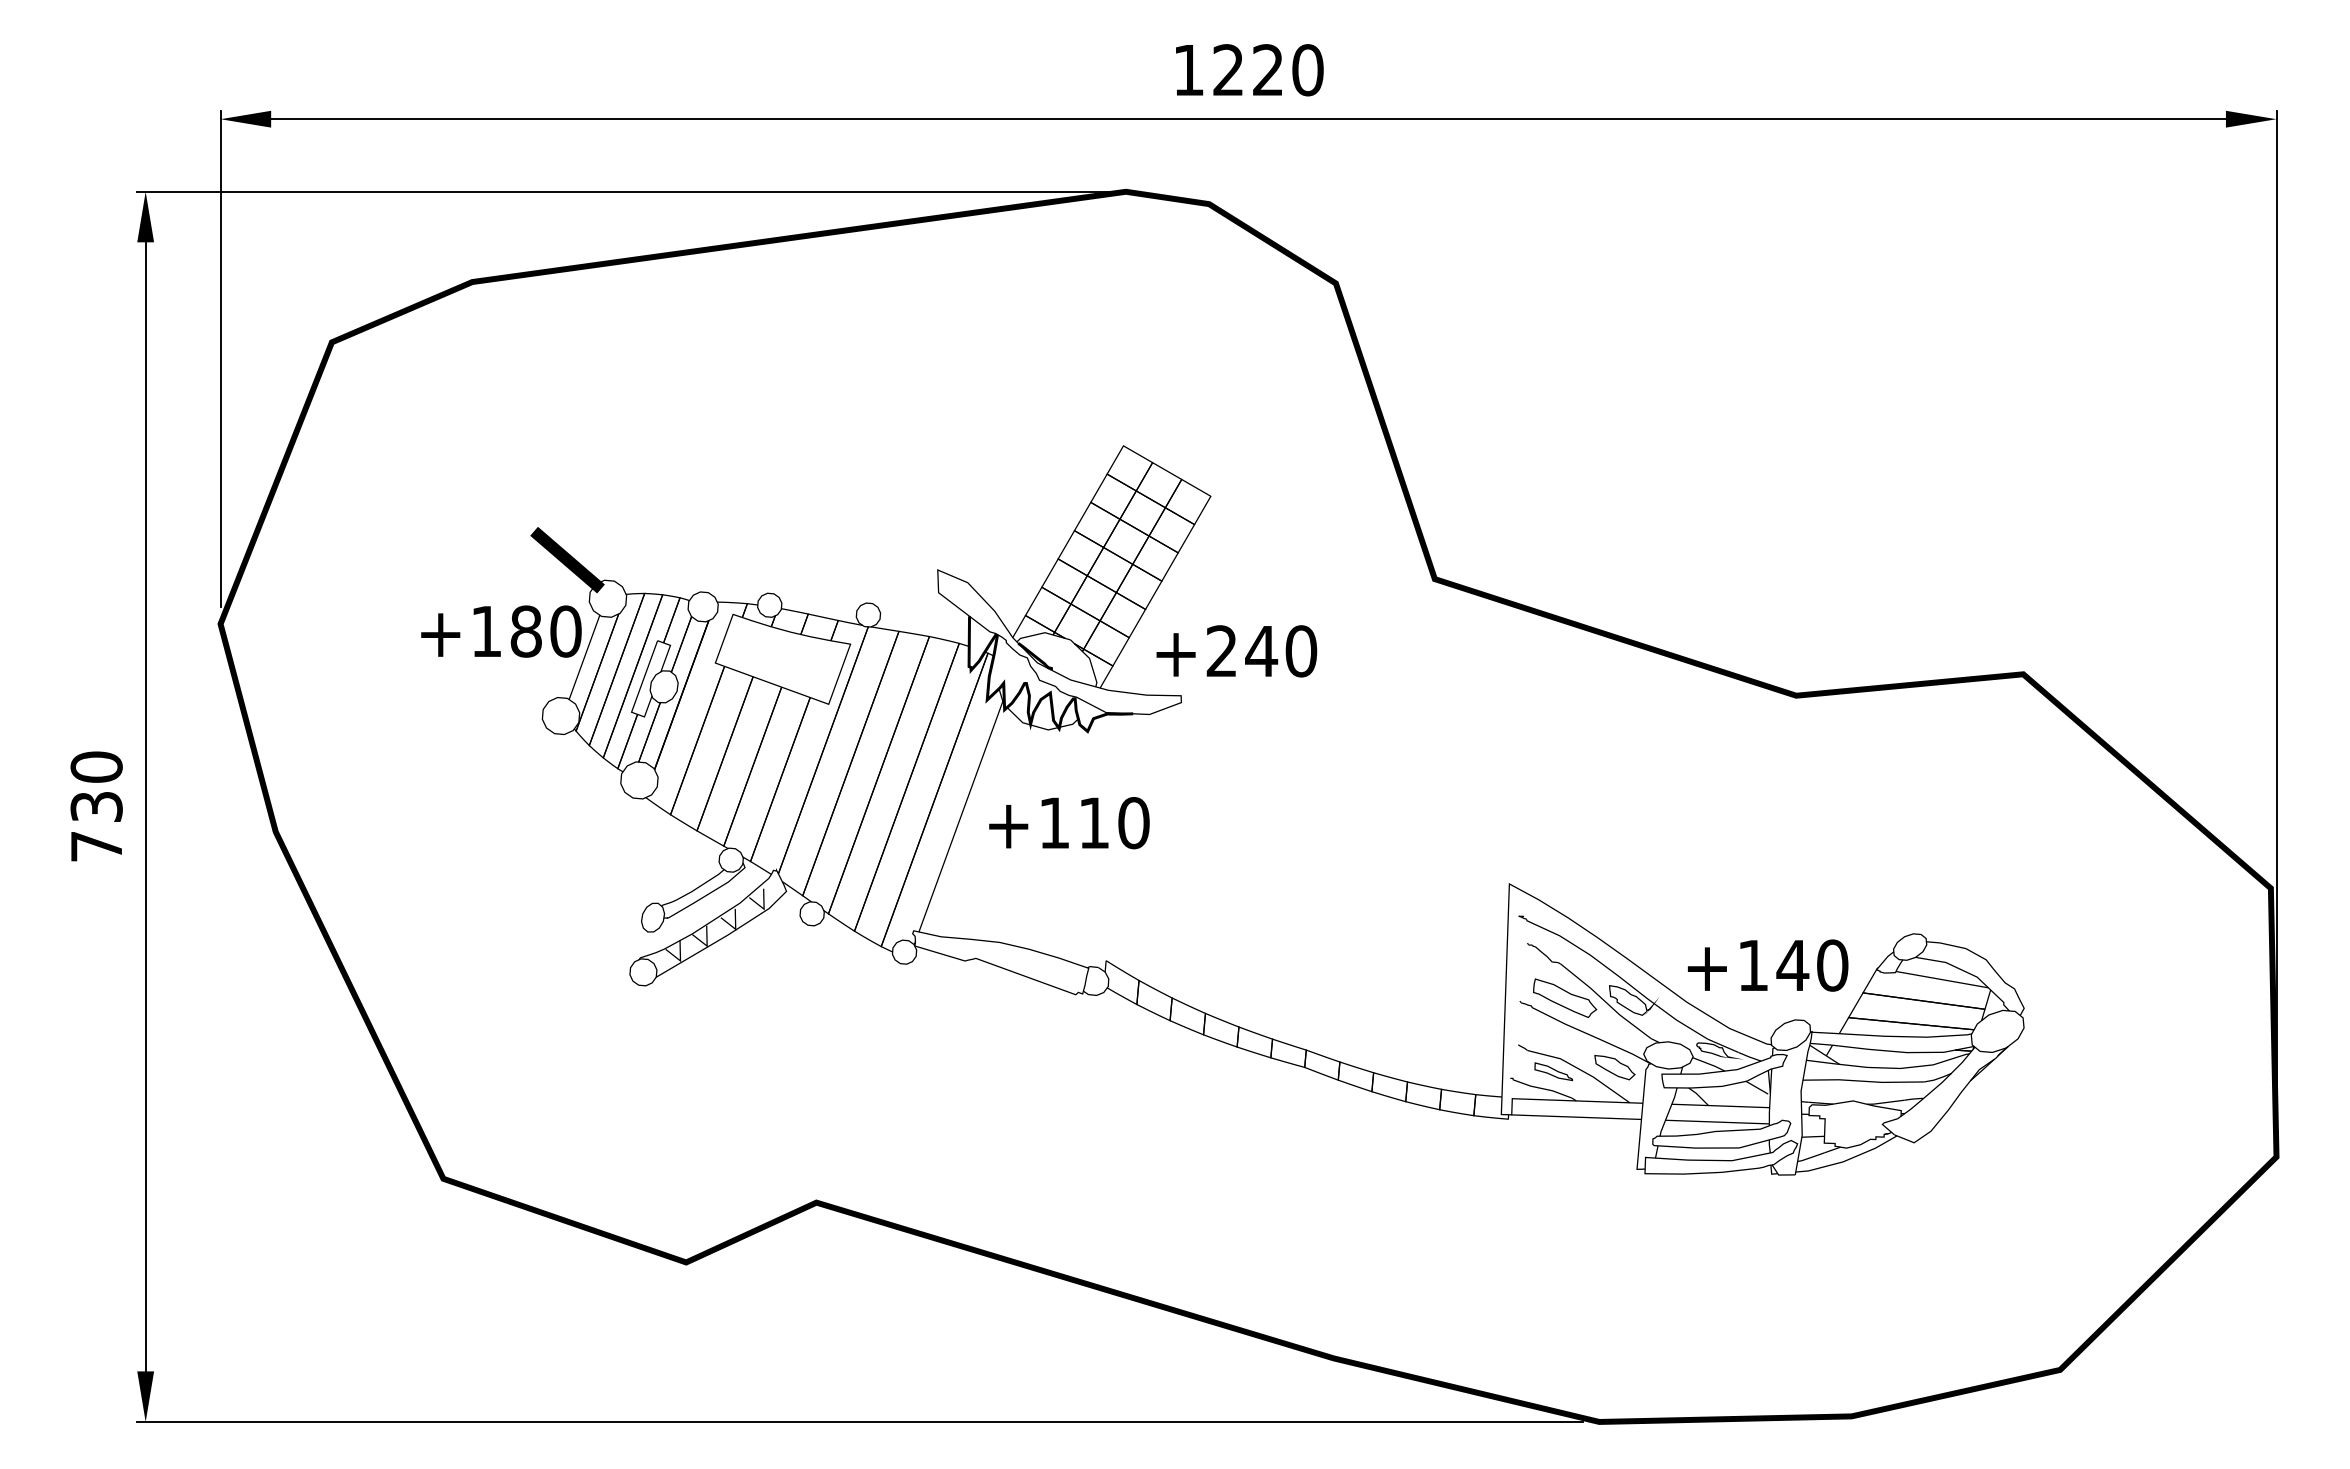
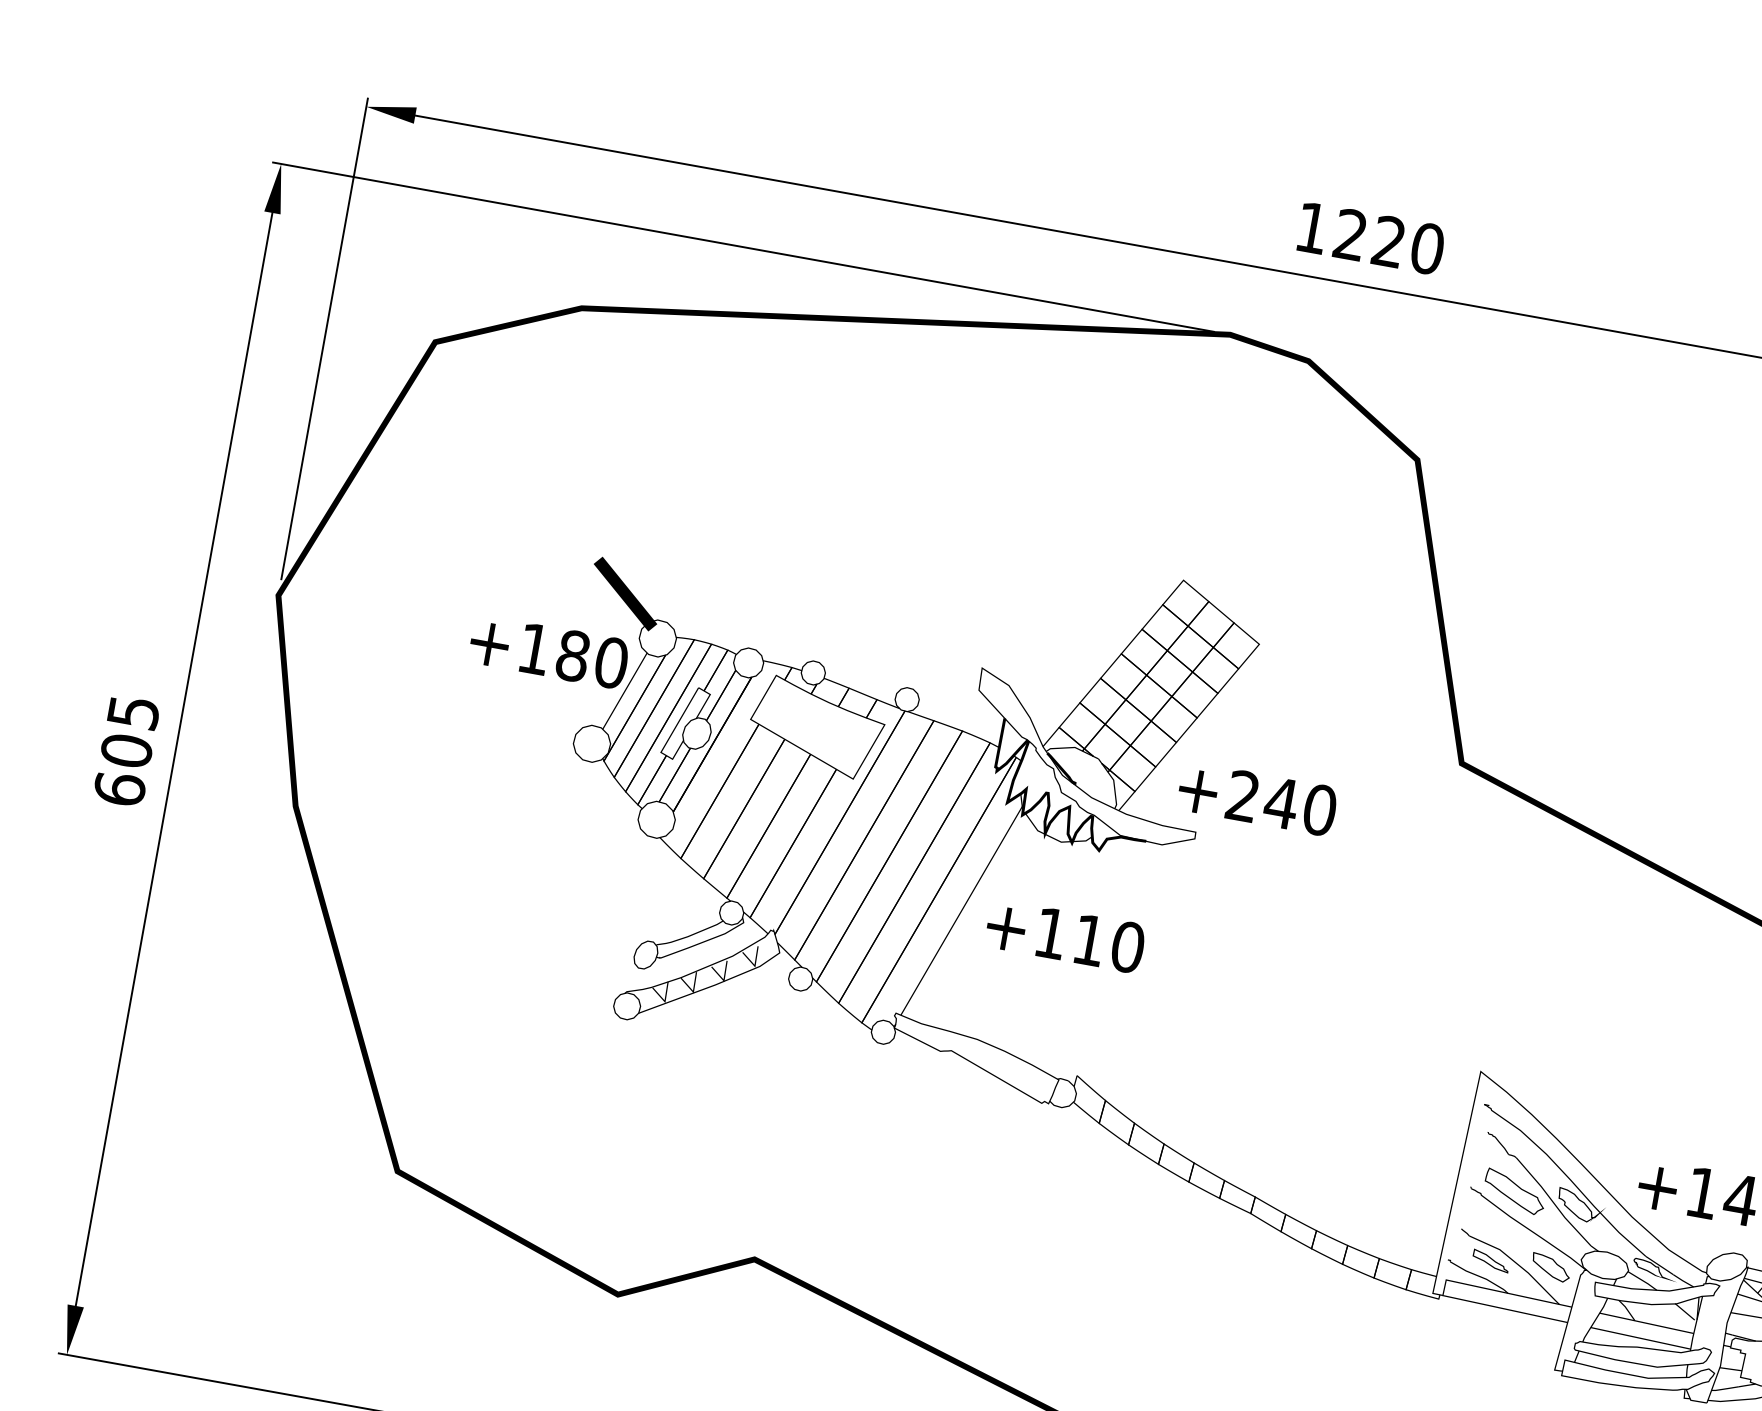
text: (96, 806) -> (126, 750), 730 -> 605

